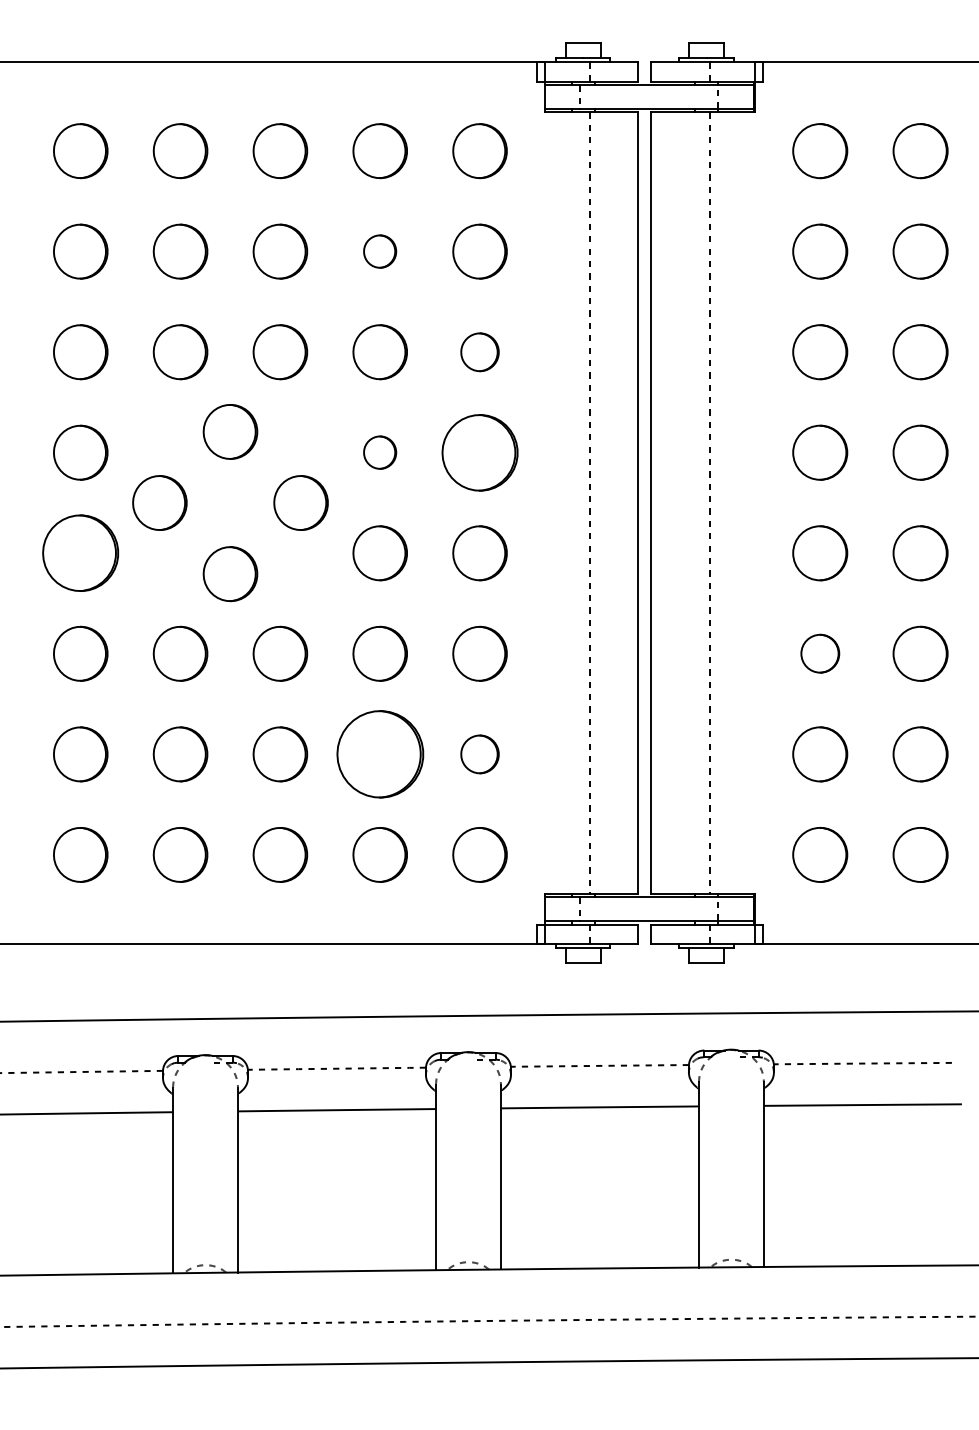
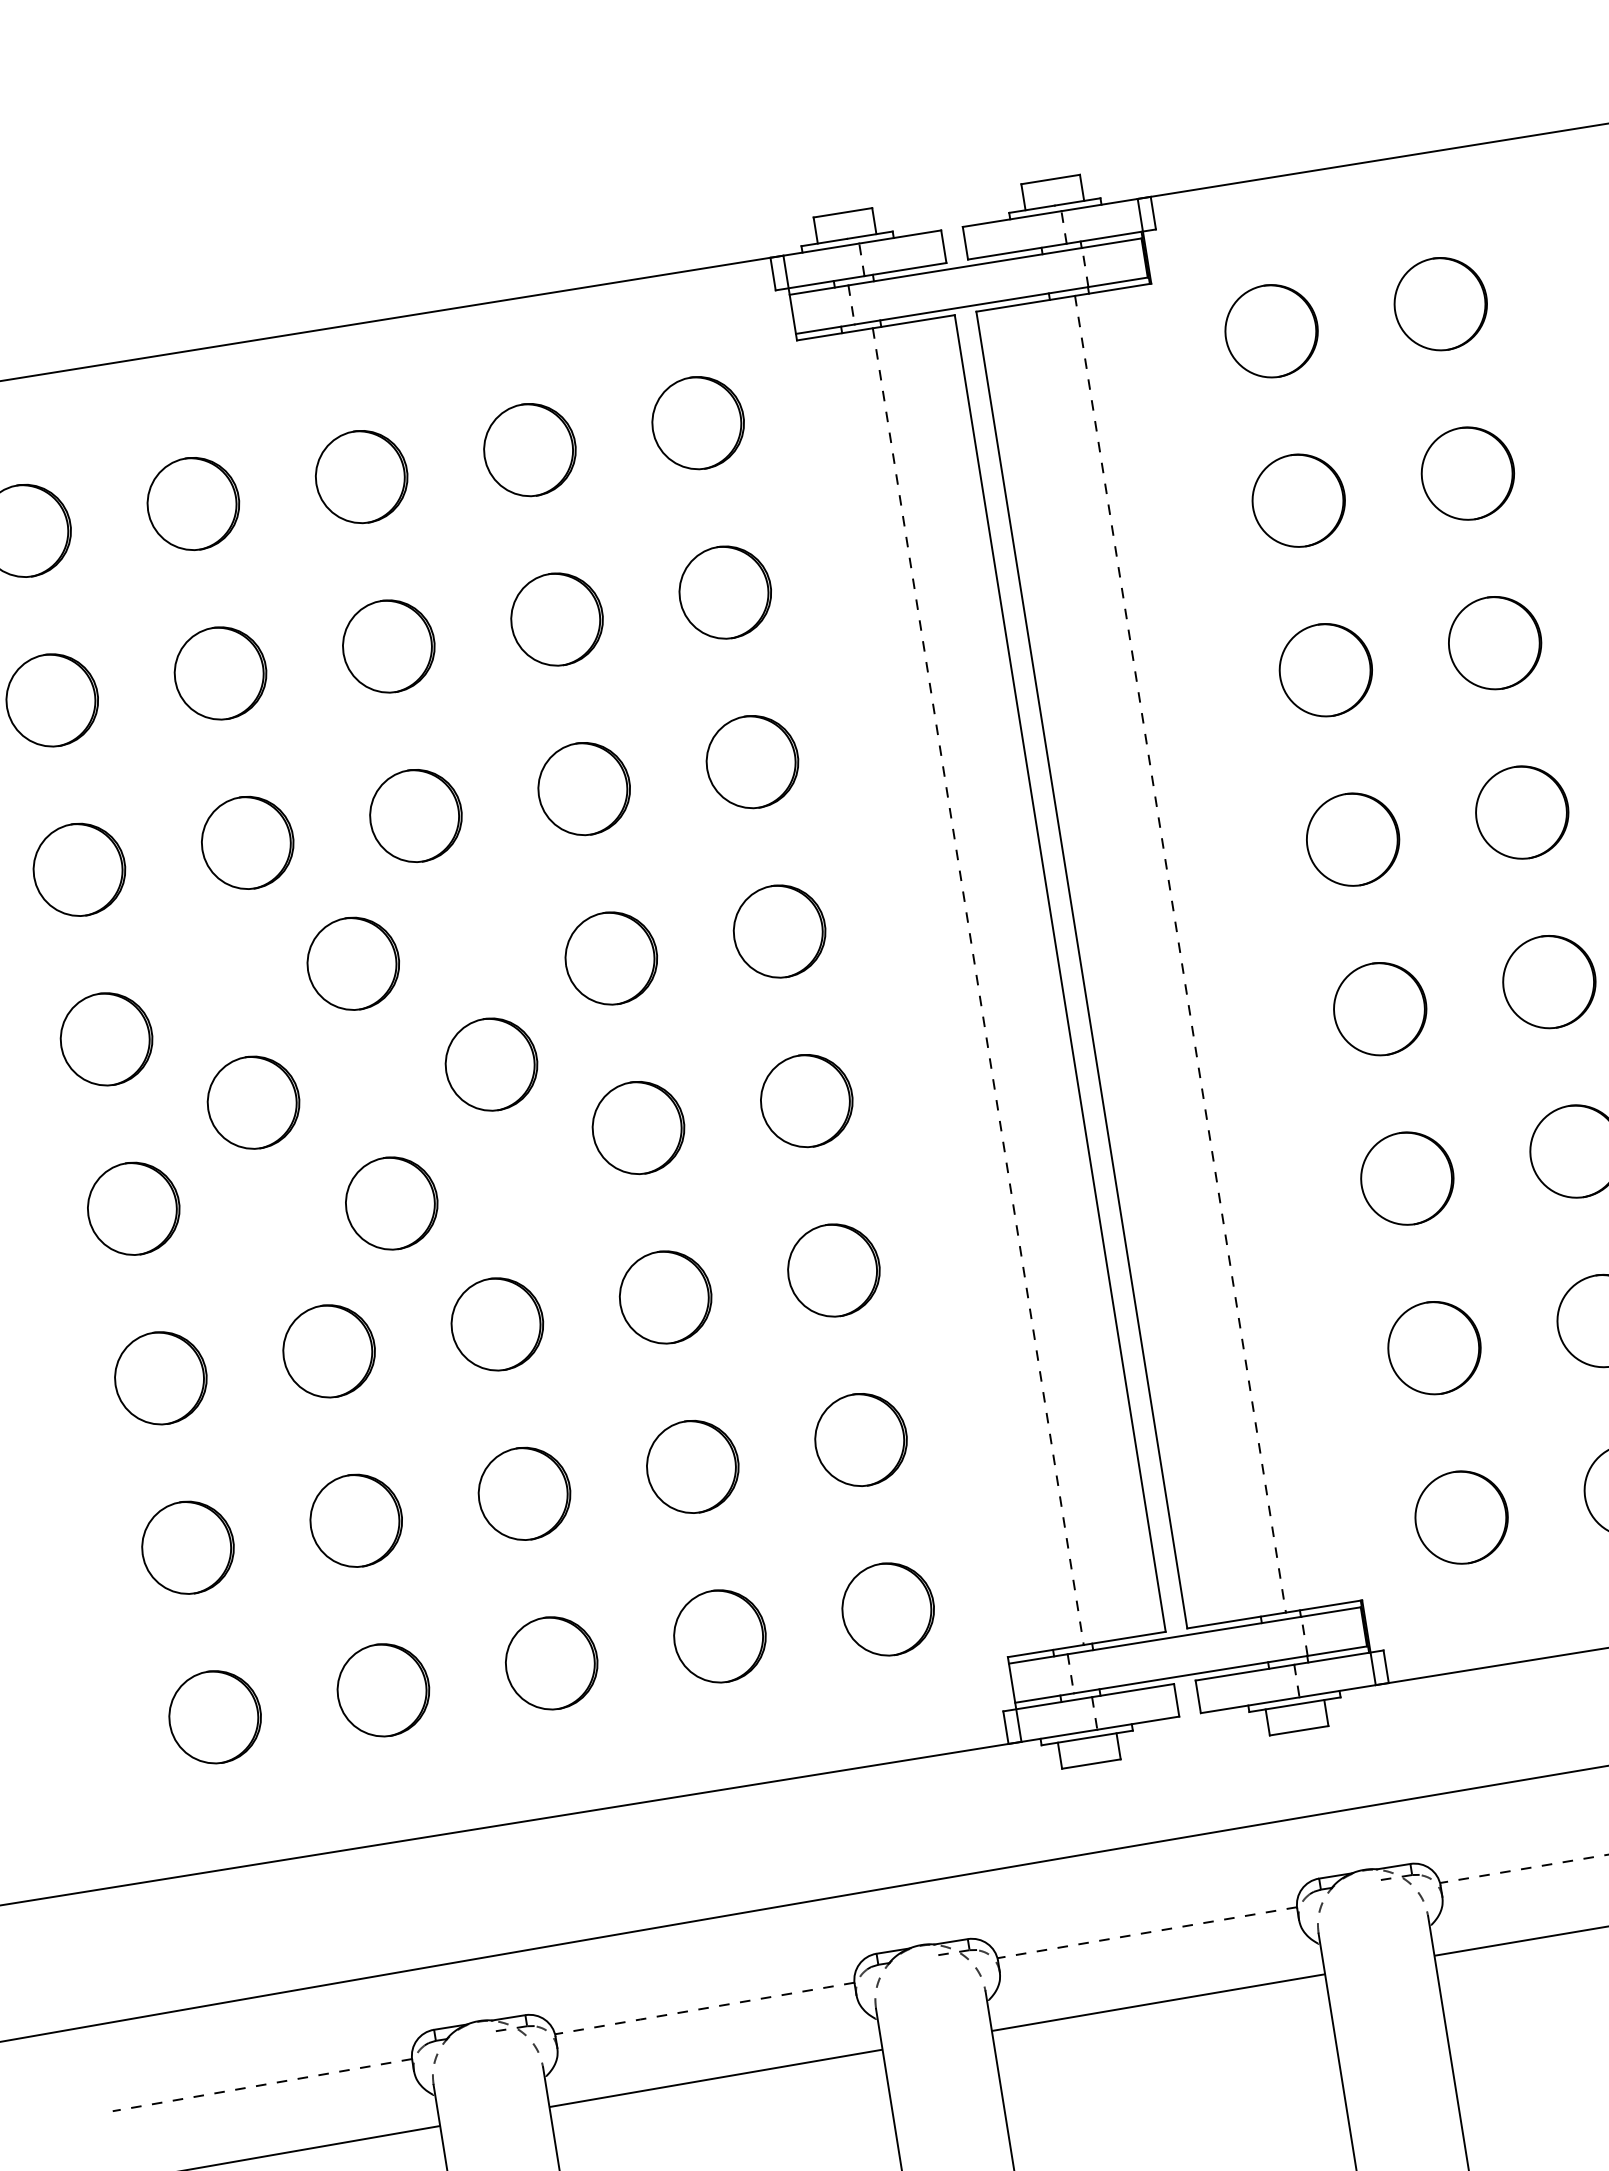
part: (379, 251) -> (555, 619), size x1.67
part: (479, 352) -> (751, 762), size x1.43
part: (379, 452) -> (610, 958), size x1.67
part: (479, 452) -> (778, 931), size x0.71
part: (80, 553) -> (133, 1209), size x0.71
circle: (820, 653) -> (1407, 1177), size x1.43
part: (379, 754) -> (691, 1467), size x0.62
part: (479, 754) -> (860, 1440), size x1.43

